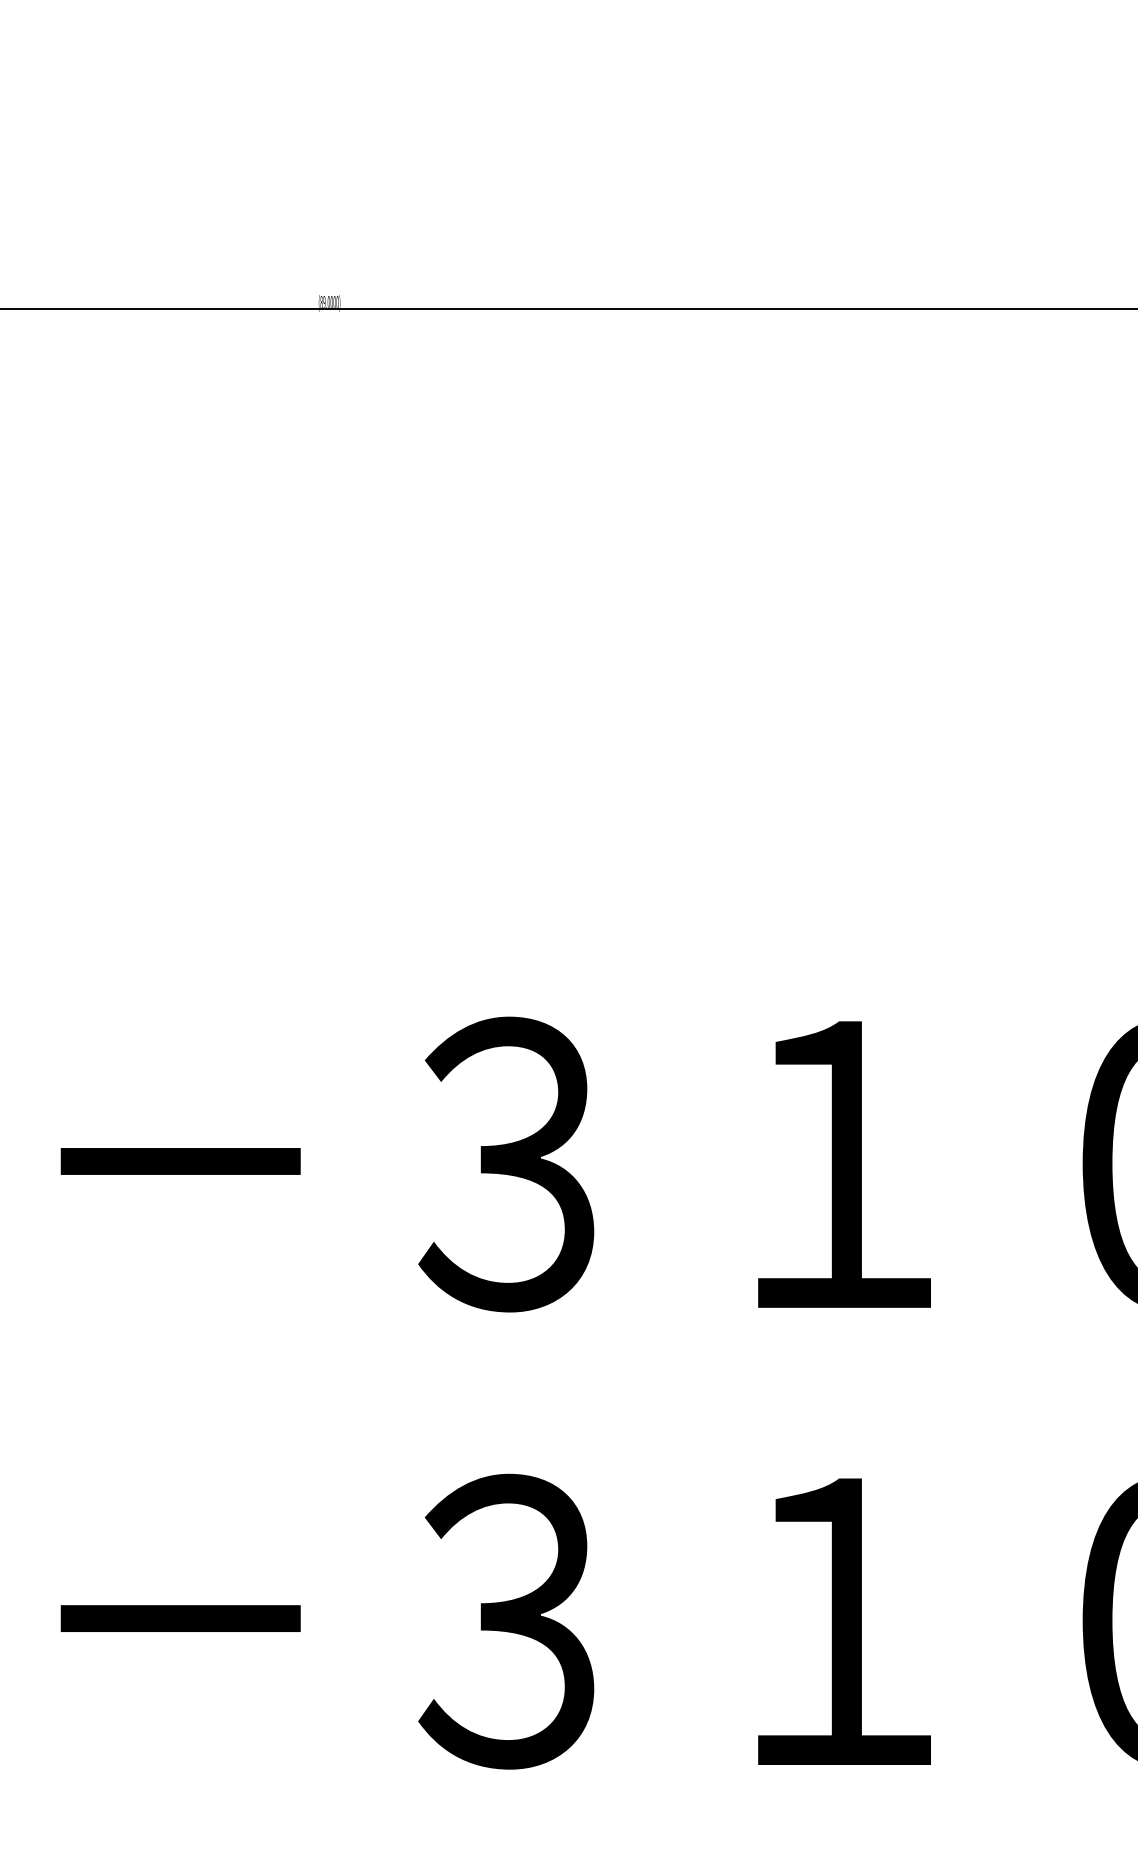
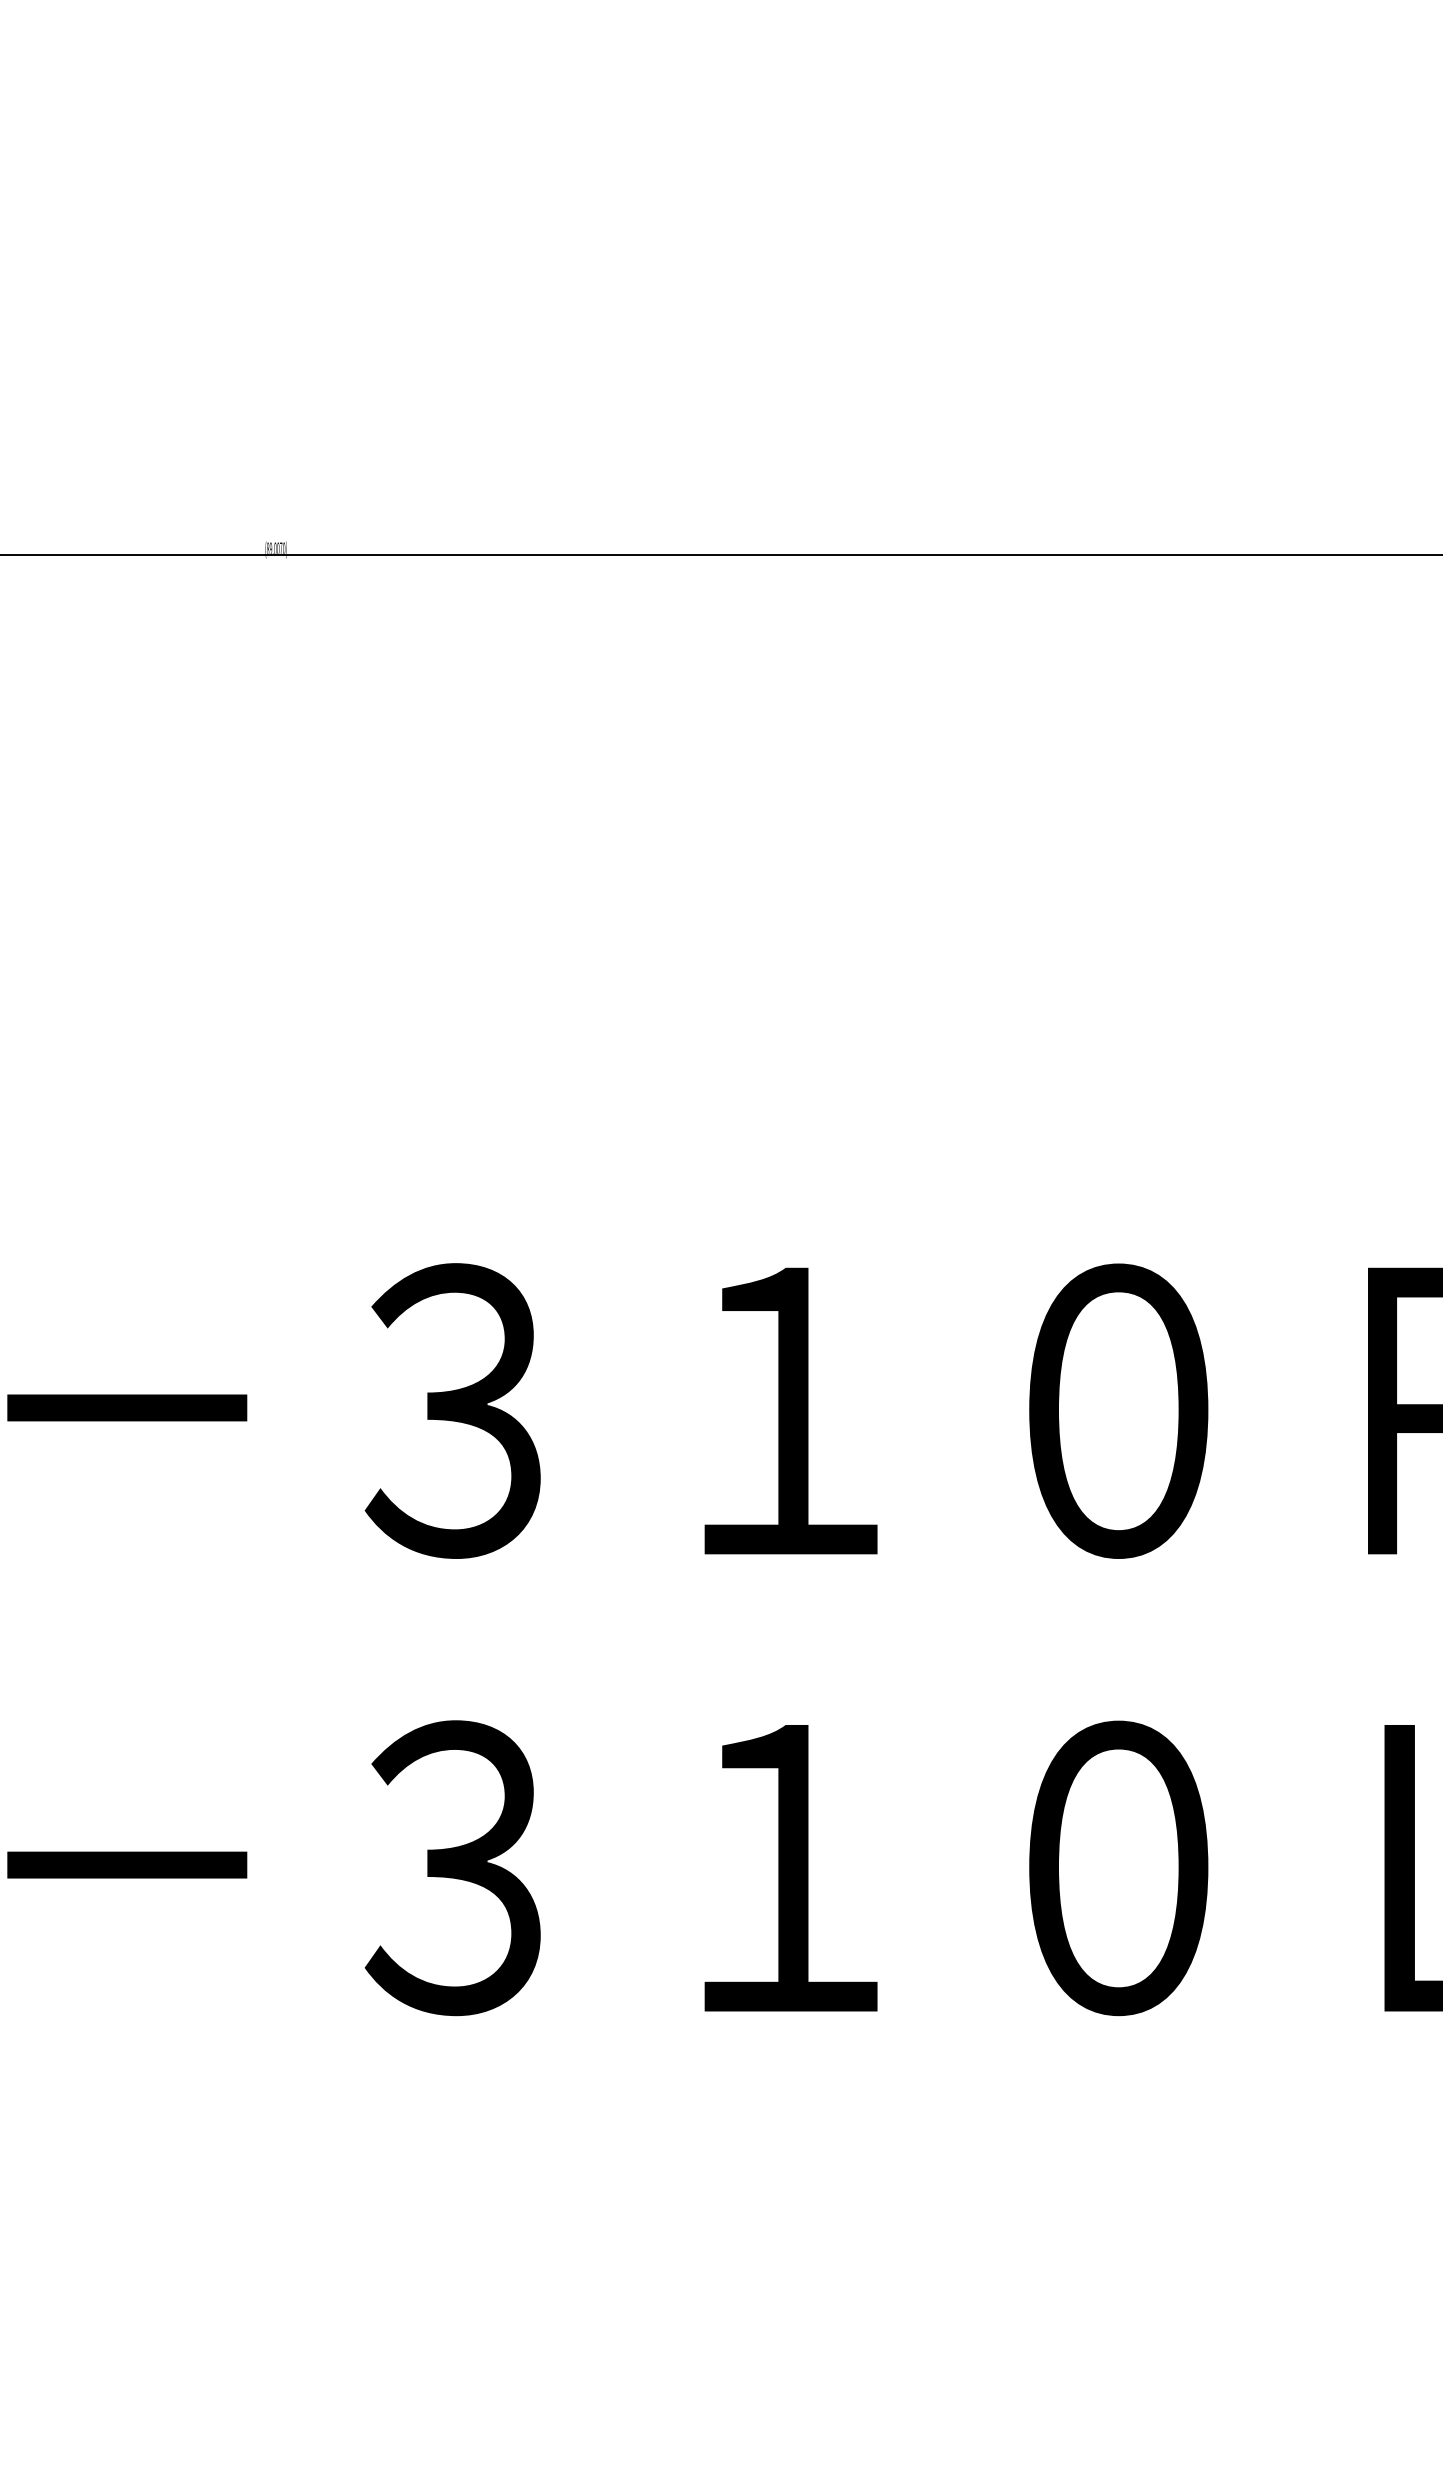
text: (334, 301) -> (281, 547), 89.0000) -> 89.0070)

